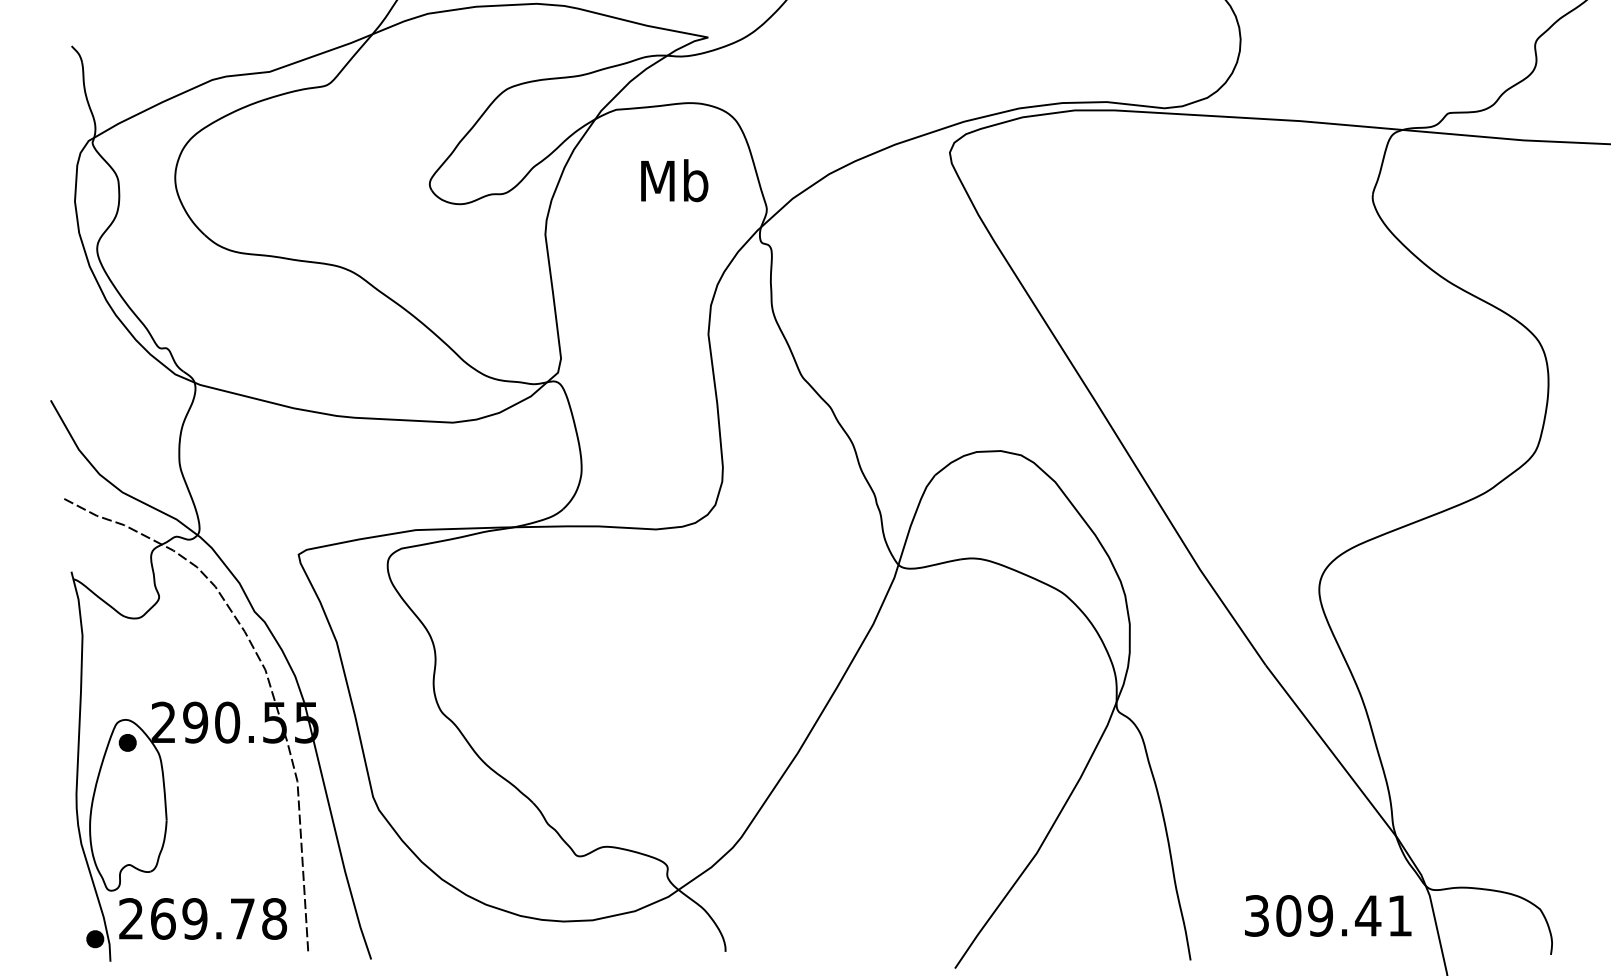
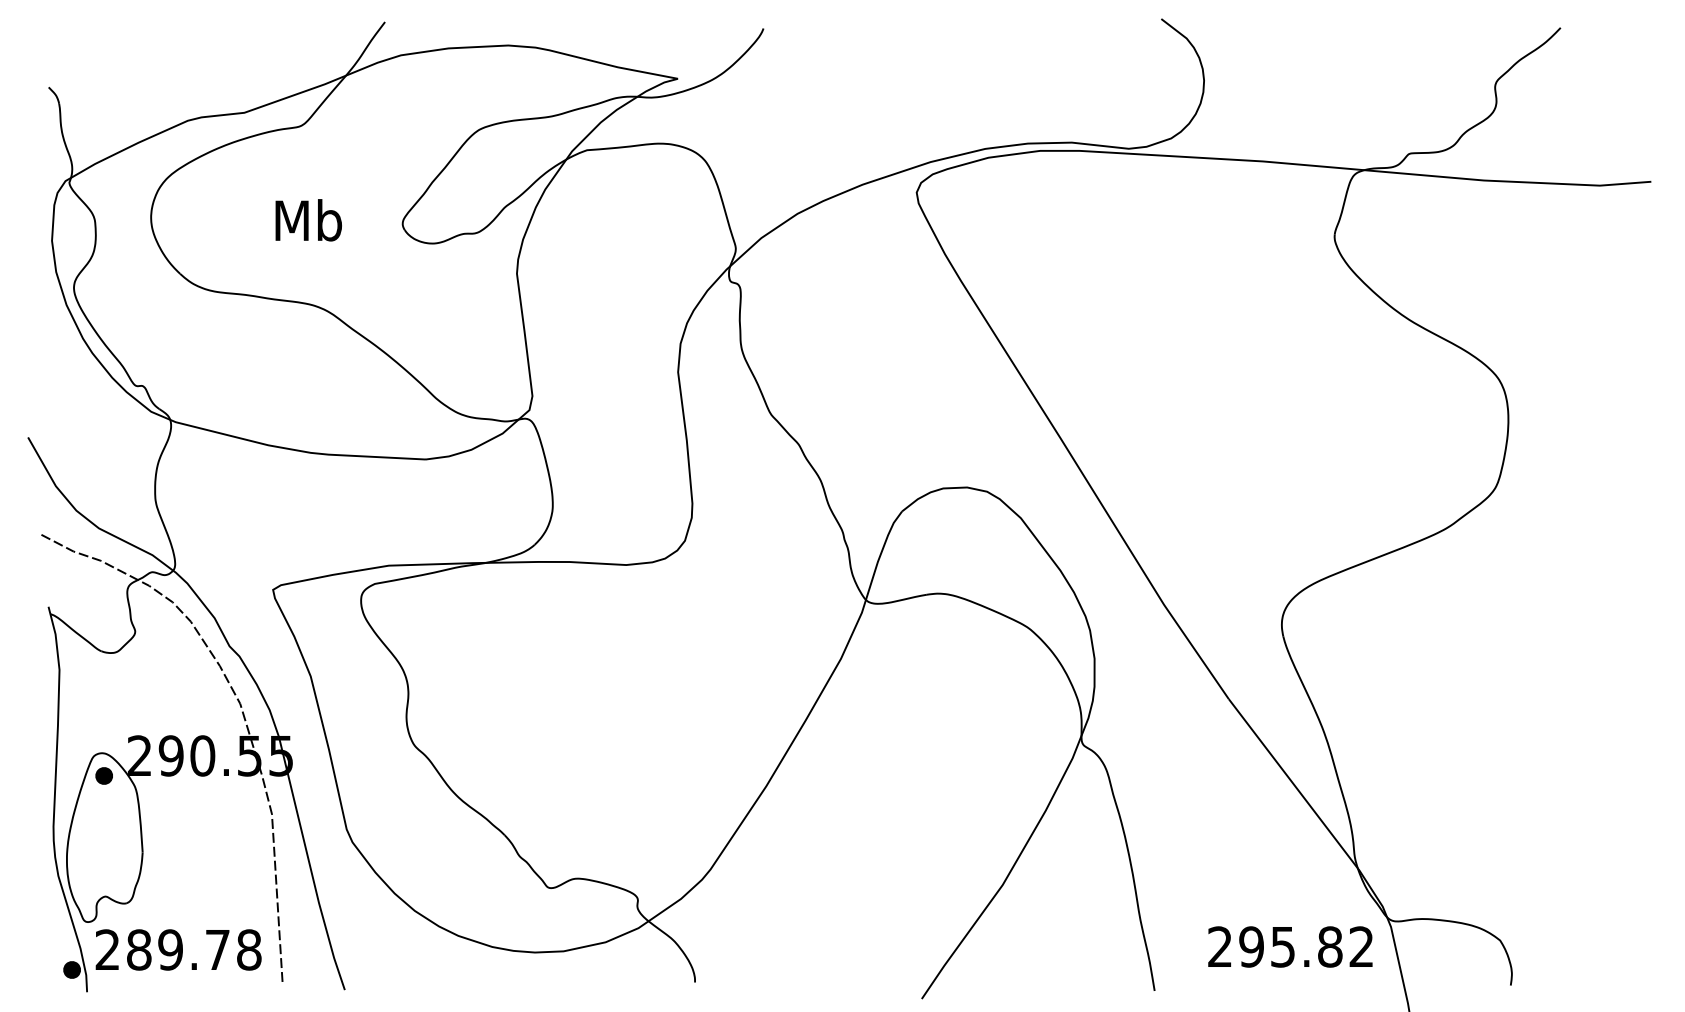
text: (674, 180) -> (308, 220), moved
text: (1328, 915) -> (1290, 946), 309.41 -> 295.82
text: (163, 918) -> (139, 949), 269.78 -> 289.78

